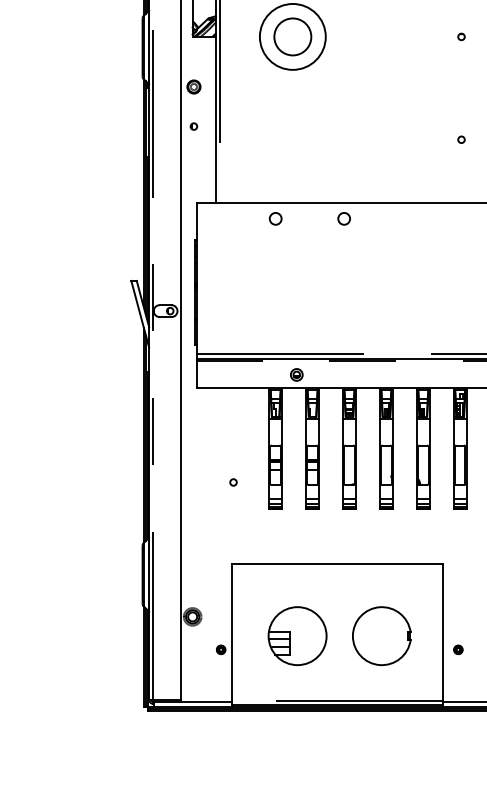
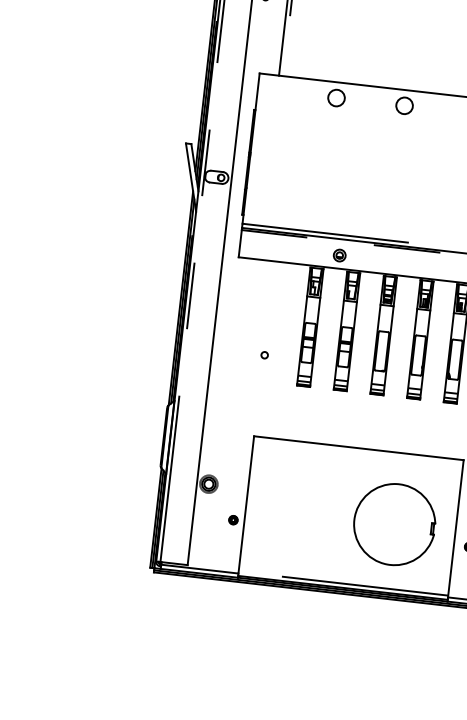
circle: (275, 218) -> (336, 97), size x1.4
circle: (343, 218) -> (403, 105), size x1.4
part: (297, 635) -> (310, 514), removed
part: (381, 636) -> (394, 525), size x1.4

